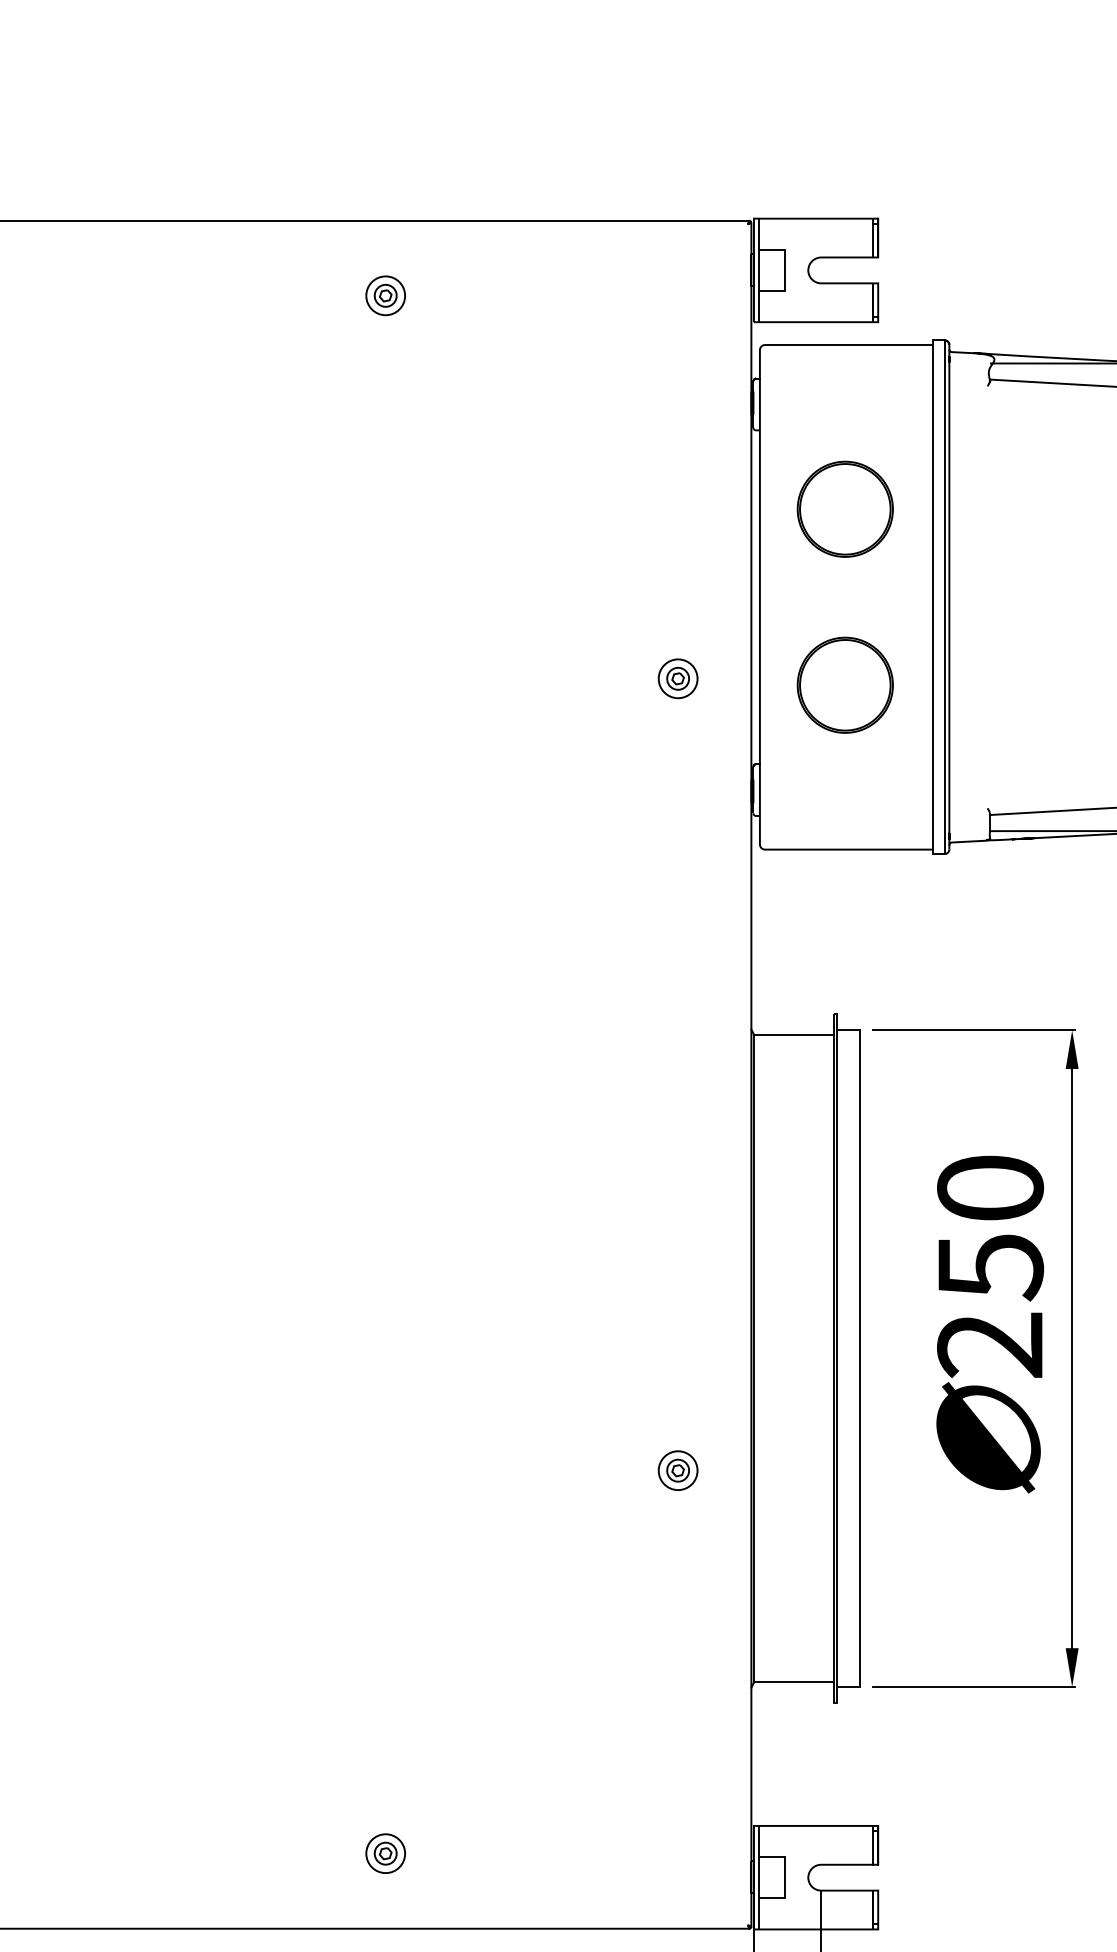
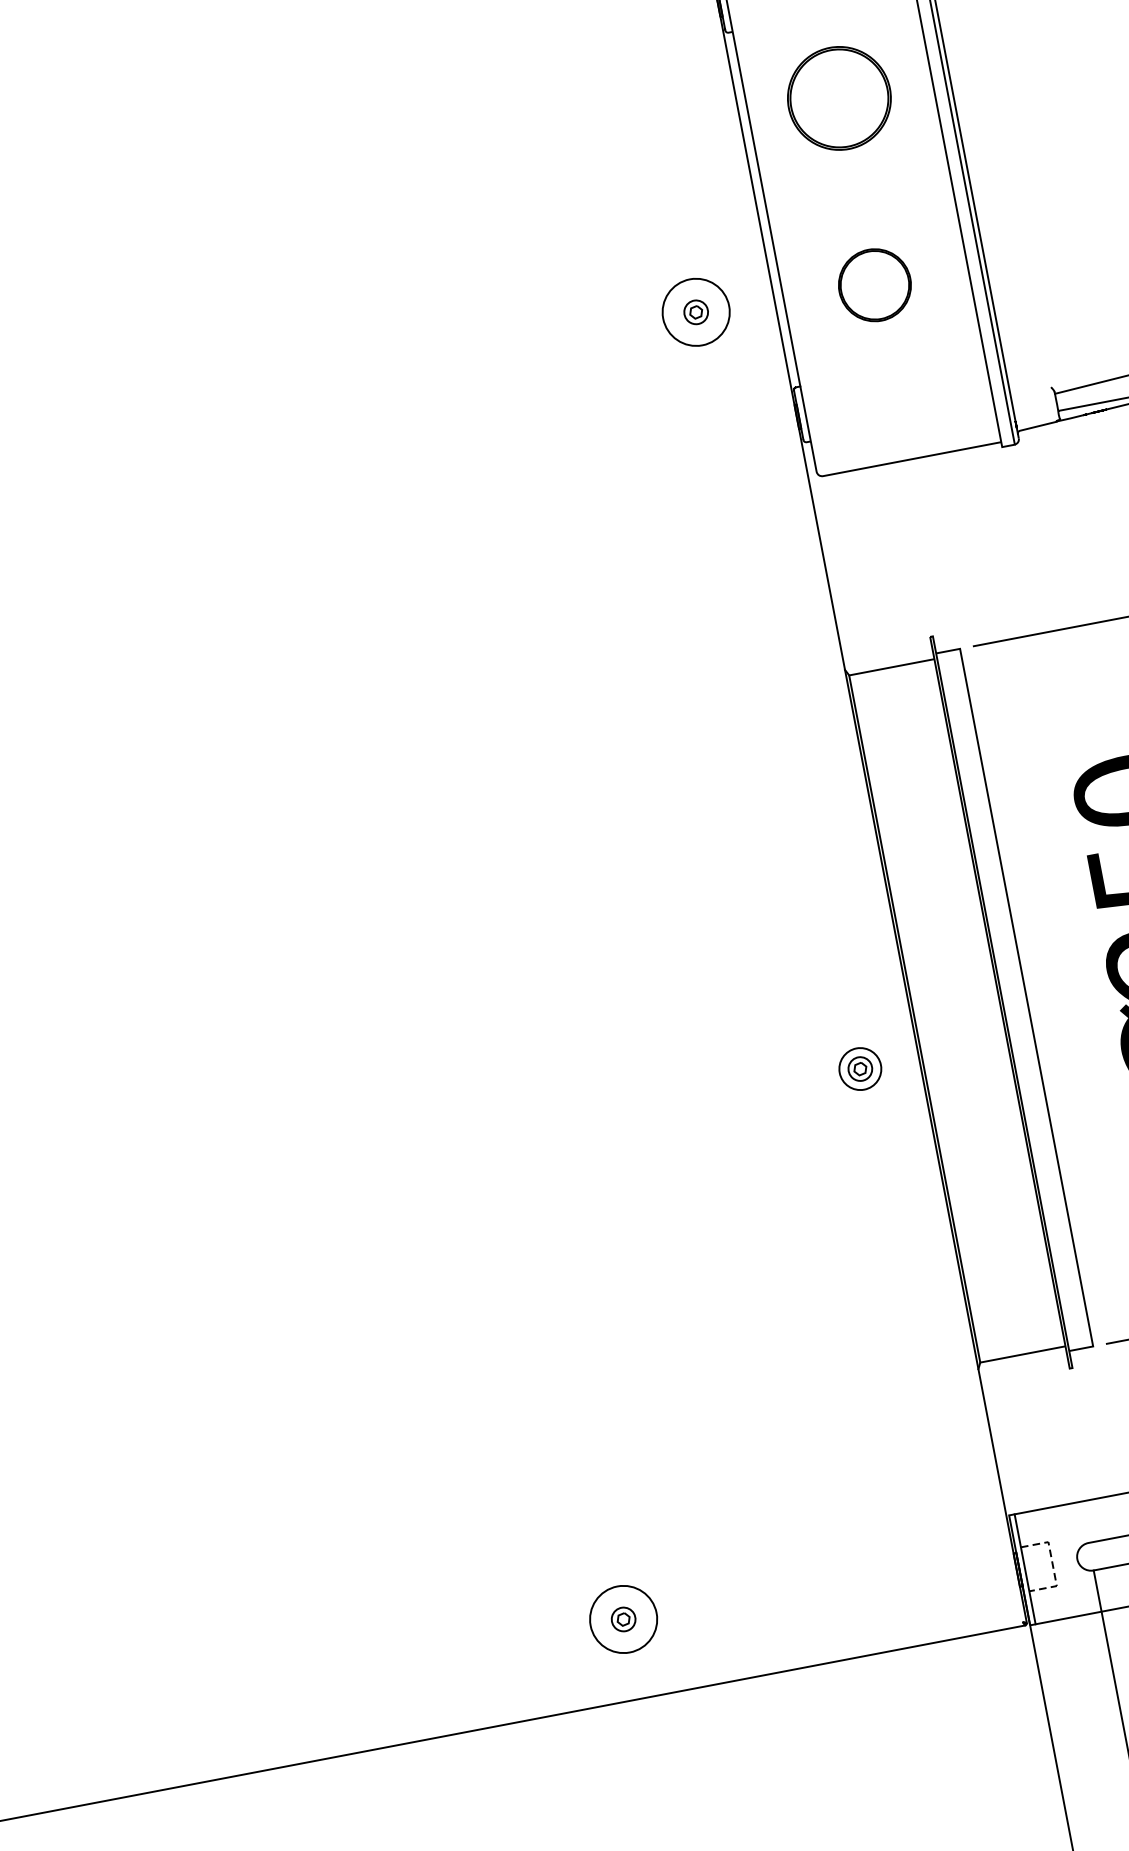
circle: (677, 678) -> (695, 312), size x1.6
part: (844, 684) -> (874, 284), size x0.7
part: (677, 1470) -> (859, 1068), moved
circle: (385, 1853) -> (623, 1619), size x1.6
line: (785, 1877) -> (1053, 1563), solid -> dashed

